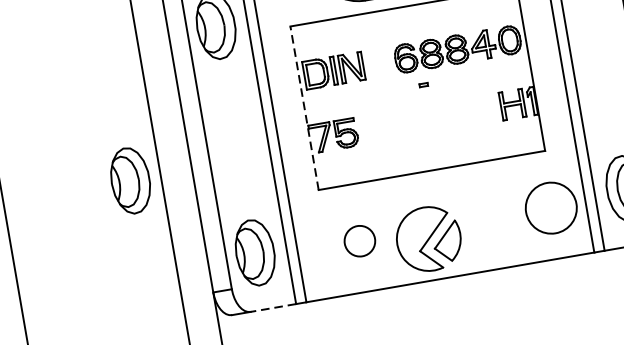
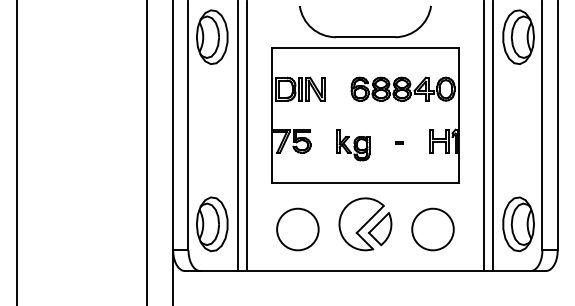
part: (423, 84) -> (399, 142), moved
line: (304, 108) -> (271, 115), dashed -> solid
part: (409, 127) -> (353, 145), added
part: (130, 181) -> (122, 149), removed
circle: (550, 208) -> (432, 229), moved
part: (428, 239) -> (365, 224), moved
circle: (359, 241) -> (297, 229), size x1.67
line: (273, 308) -> (219, 271), dashed -> solid

